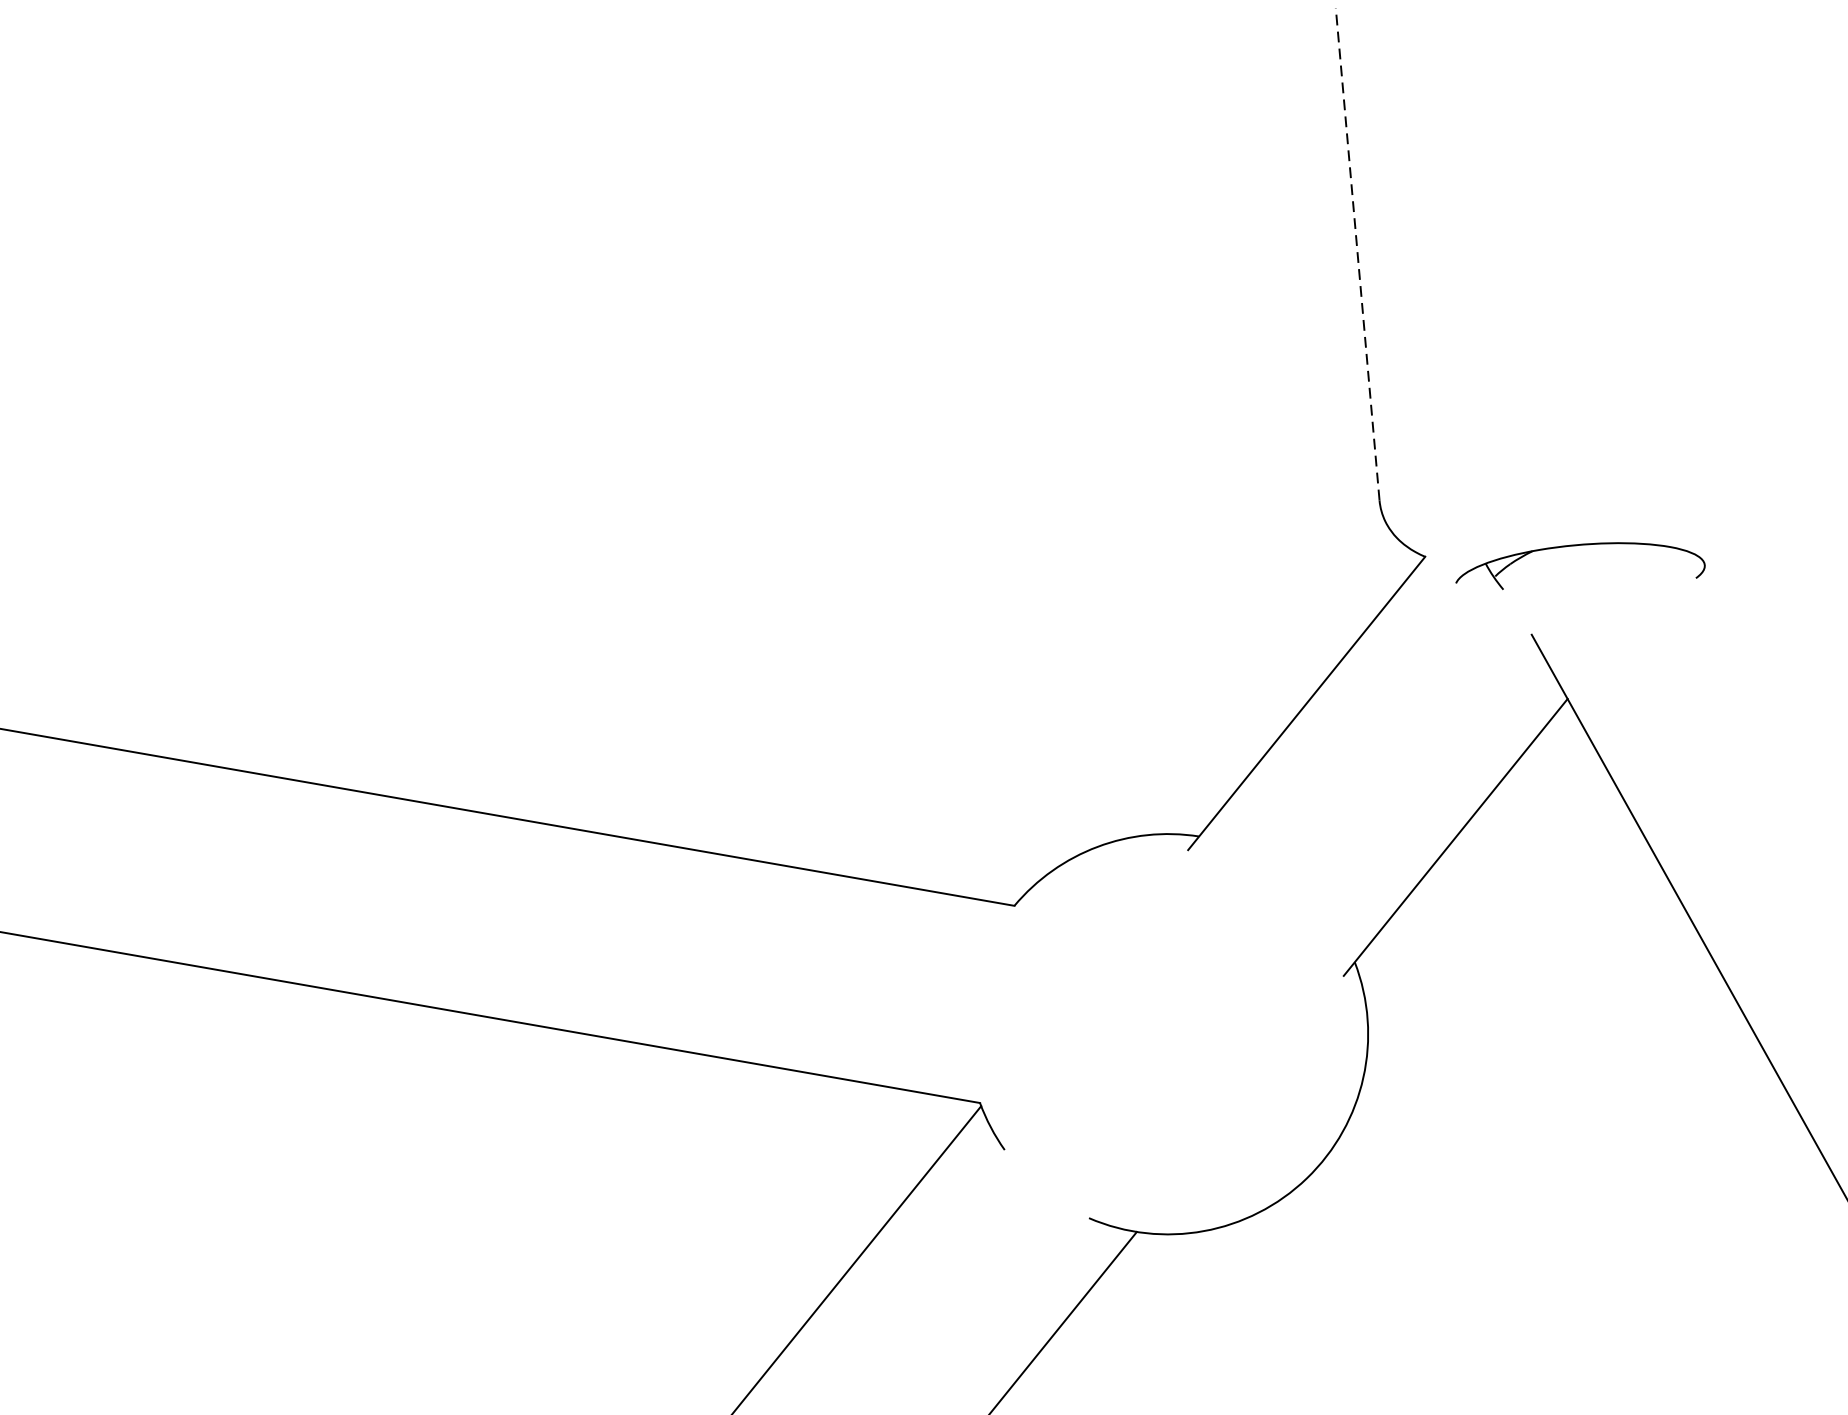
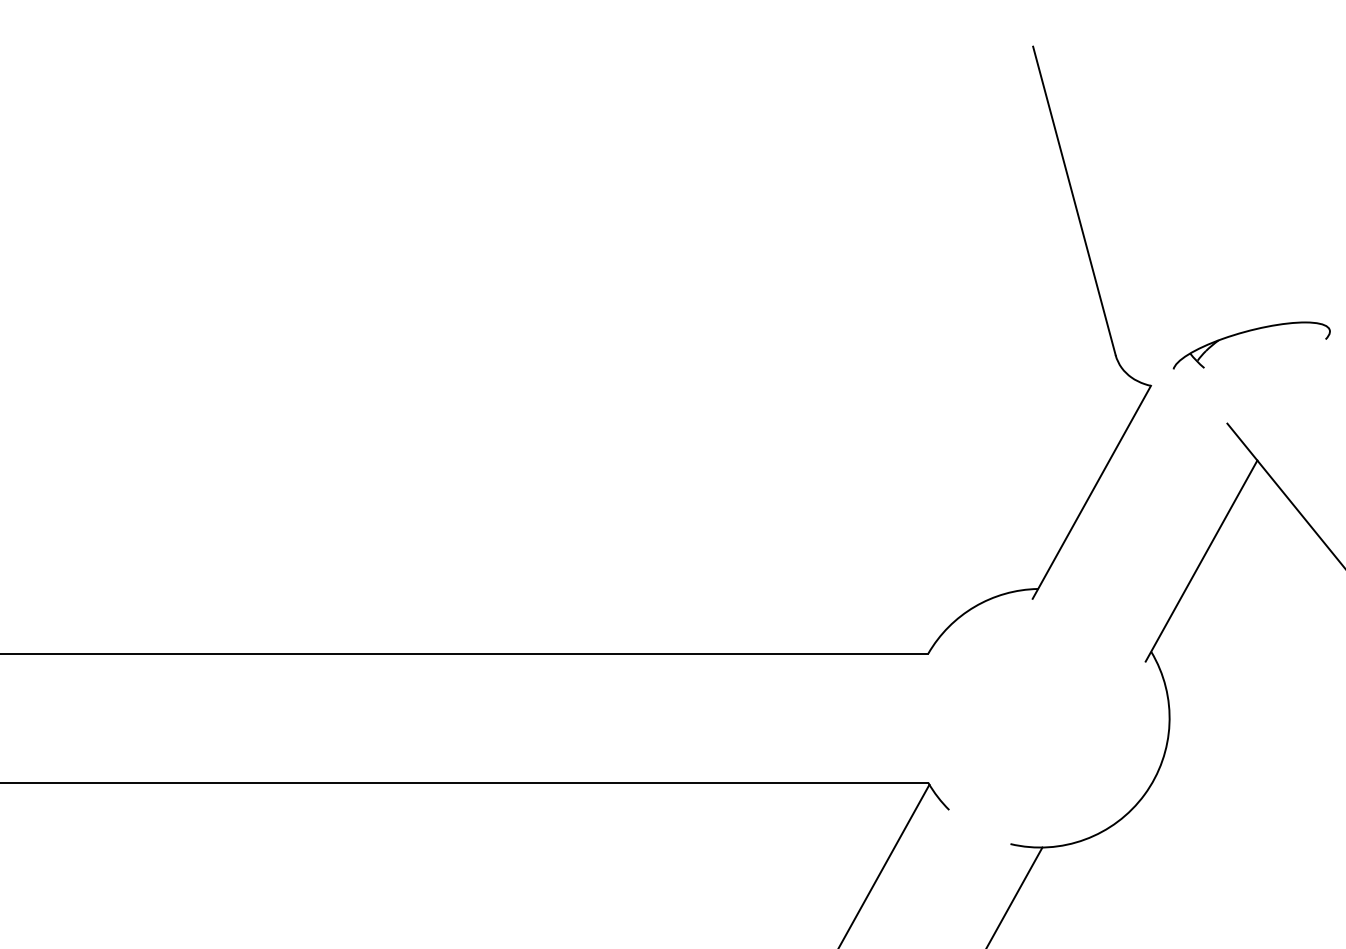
line: (1357, 253) -> (1074, 200), dashed -> solid
part: (1578, 546) -> (1247, 332), moved

